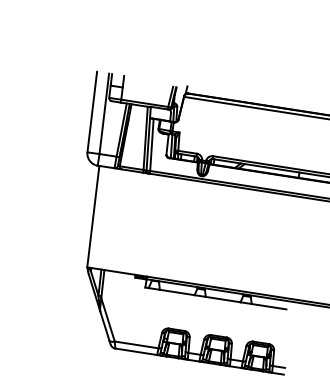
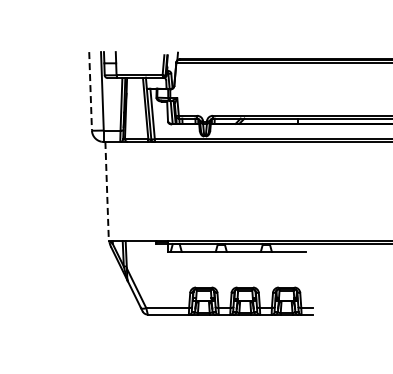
line: (92, 112) -> (90, 91), solid -> dashed
line: (93, 216) -> (107, 191), solid -> dashed

